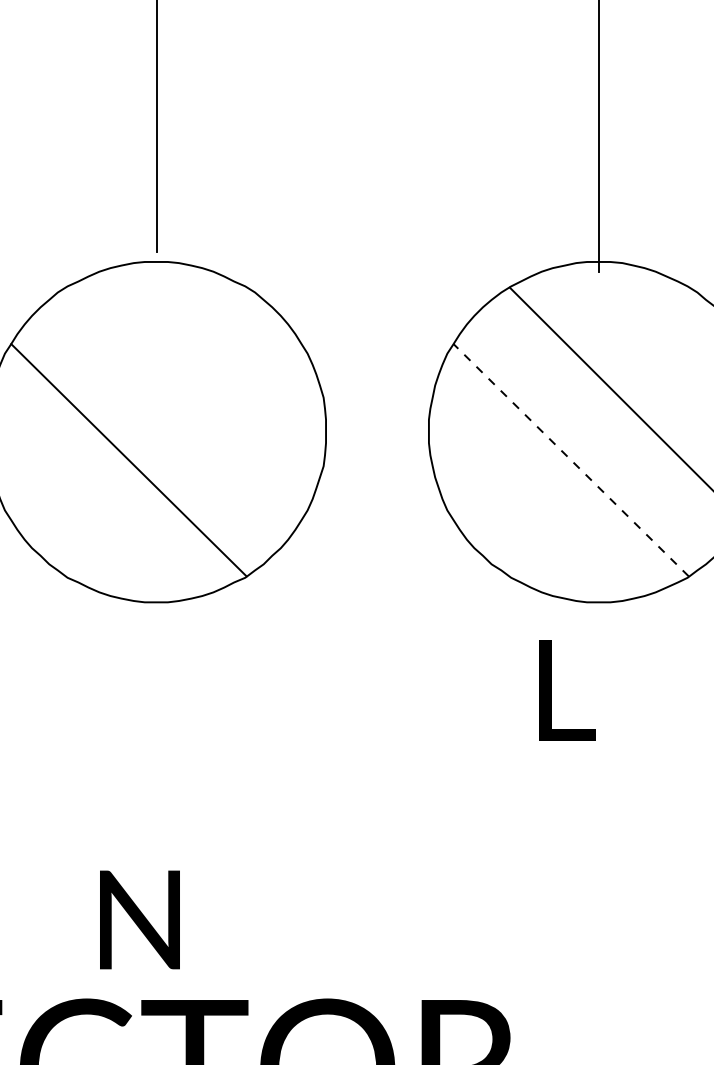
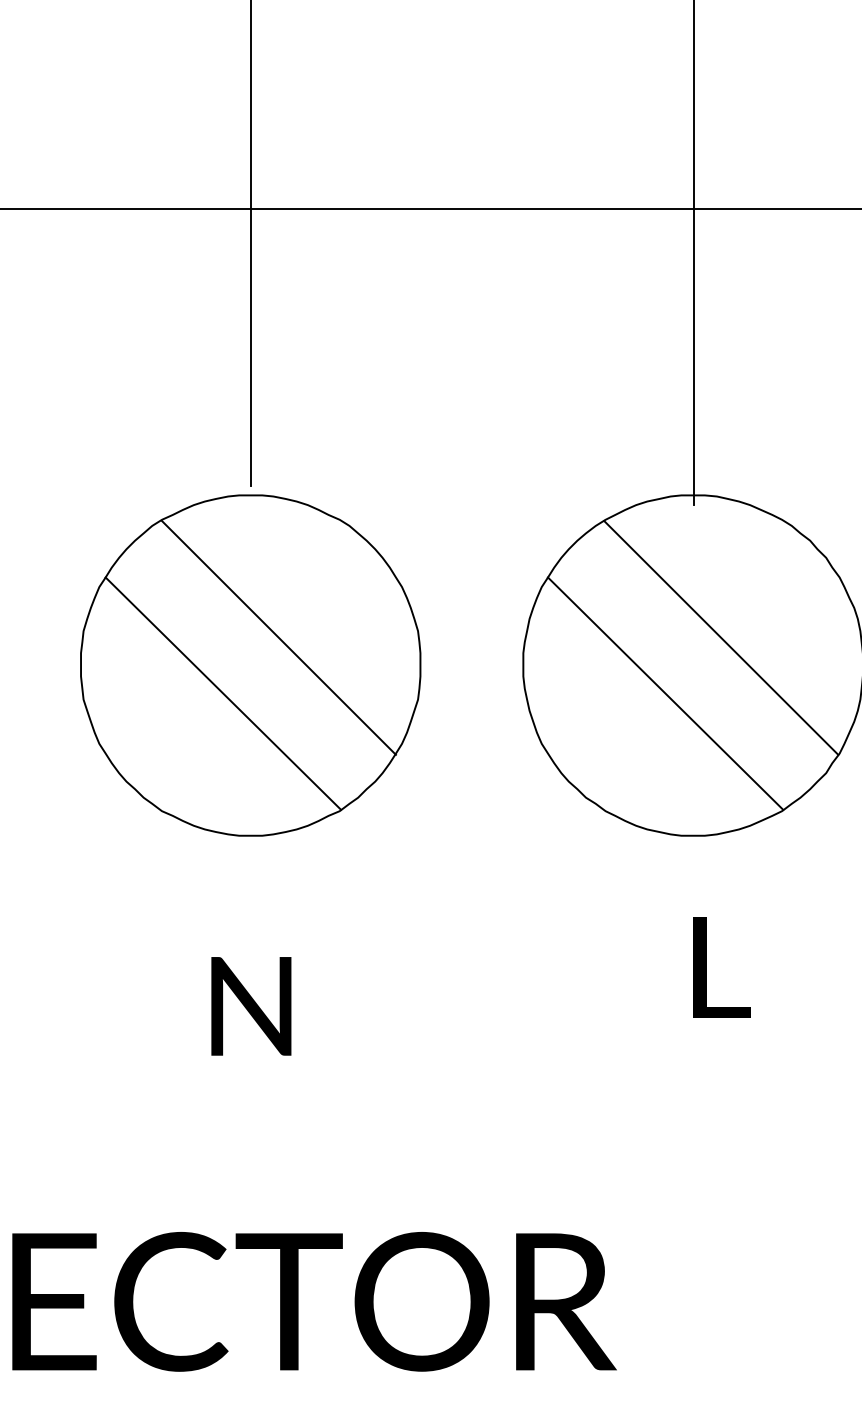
line: (184, 404) -> (278, 637), added
line: (571, 460) -> (665, 693), dashed -> solid
text: (567, 690) -> (721, 967), moved
text: (140, 920) -> (251, 1006), moved

